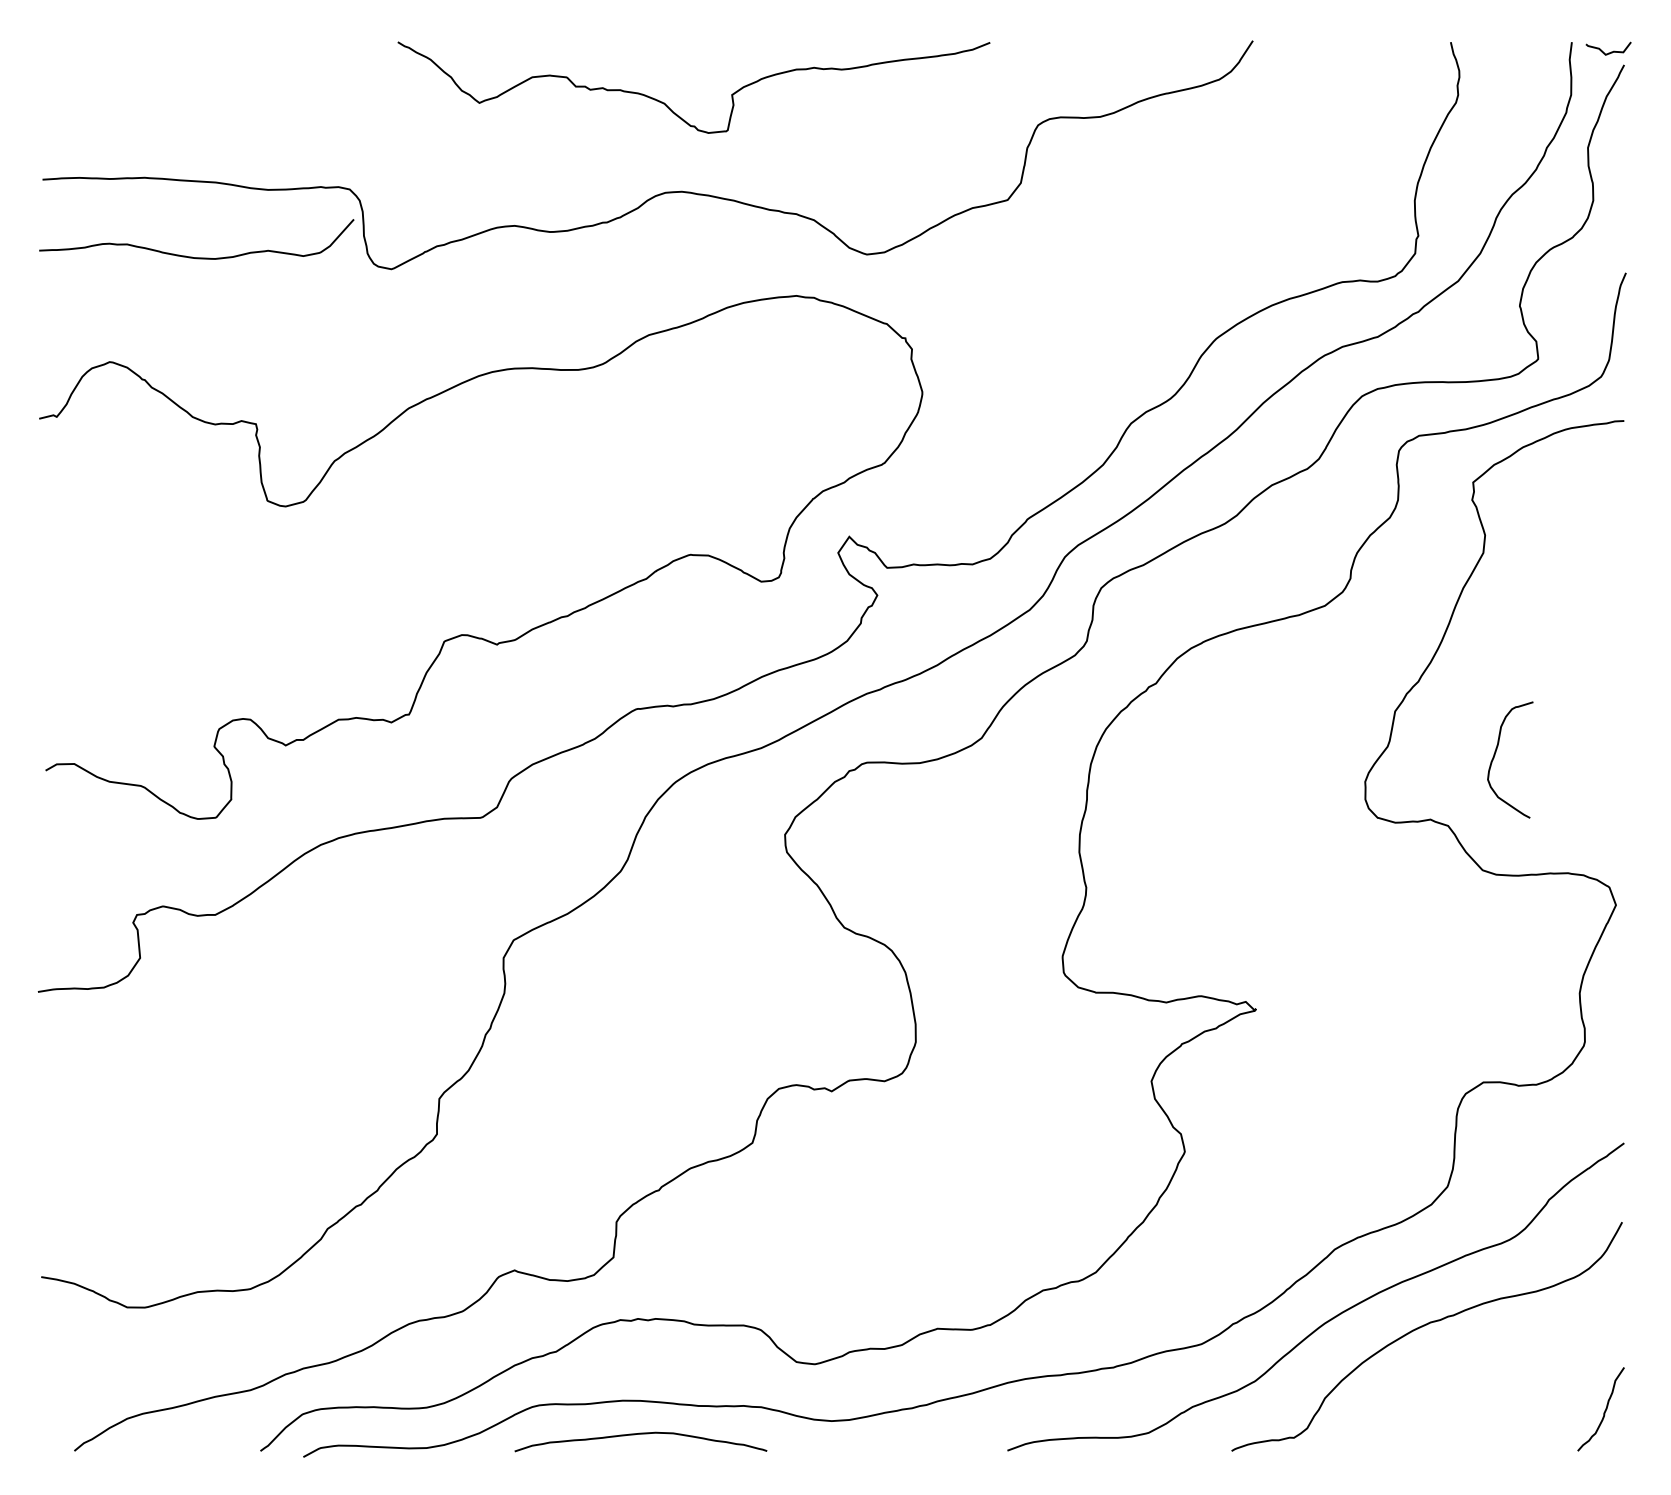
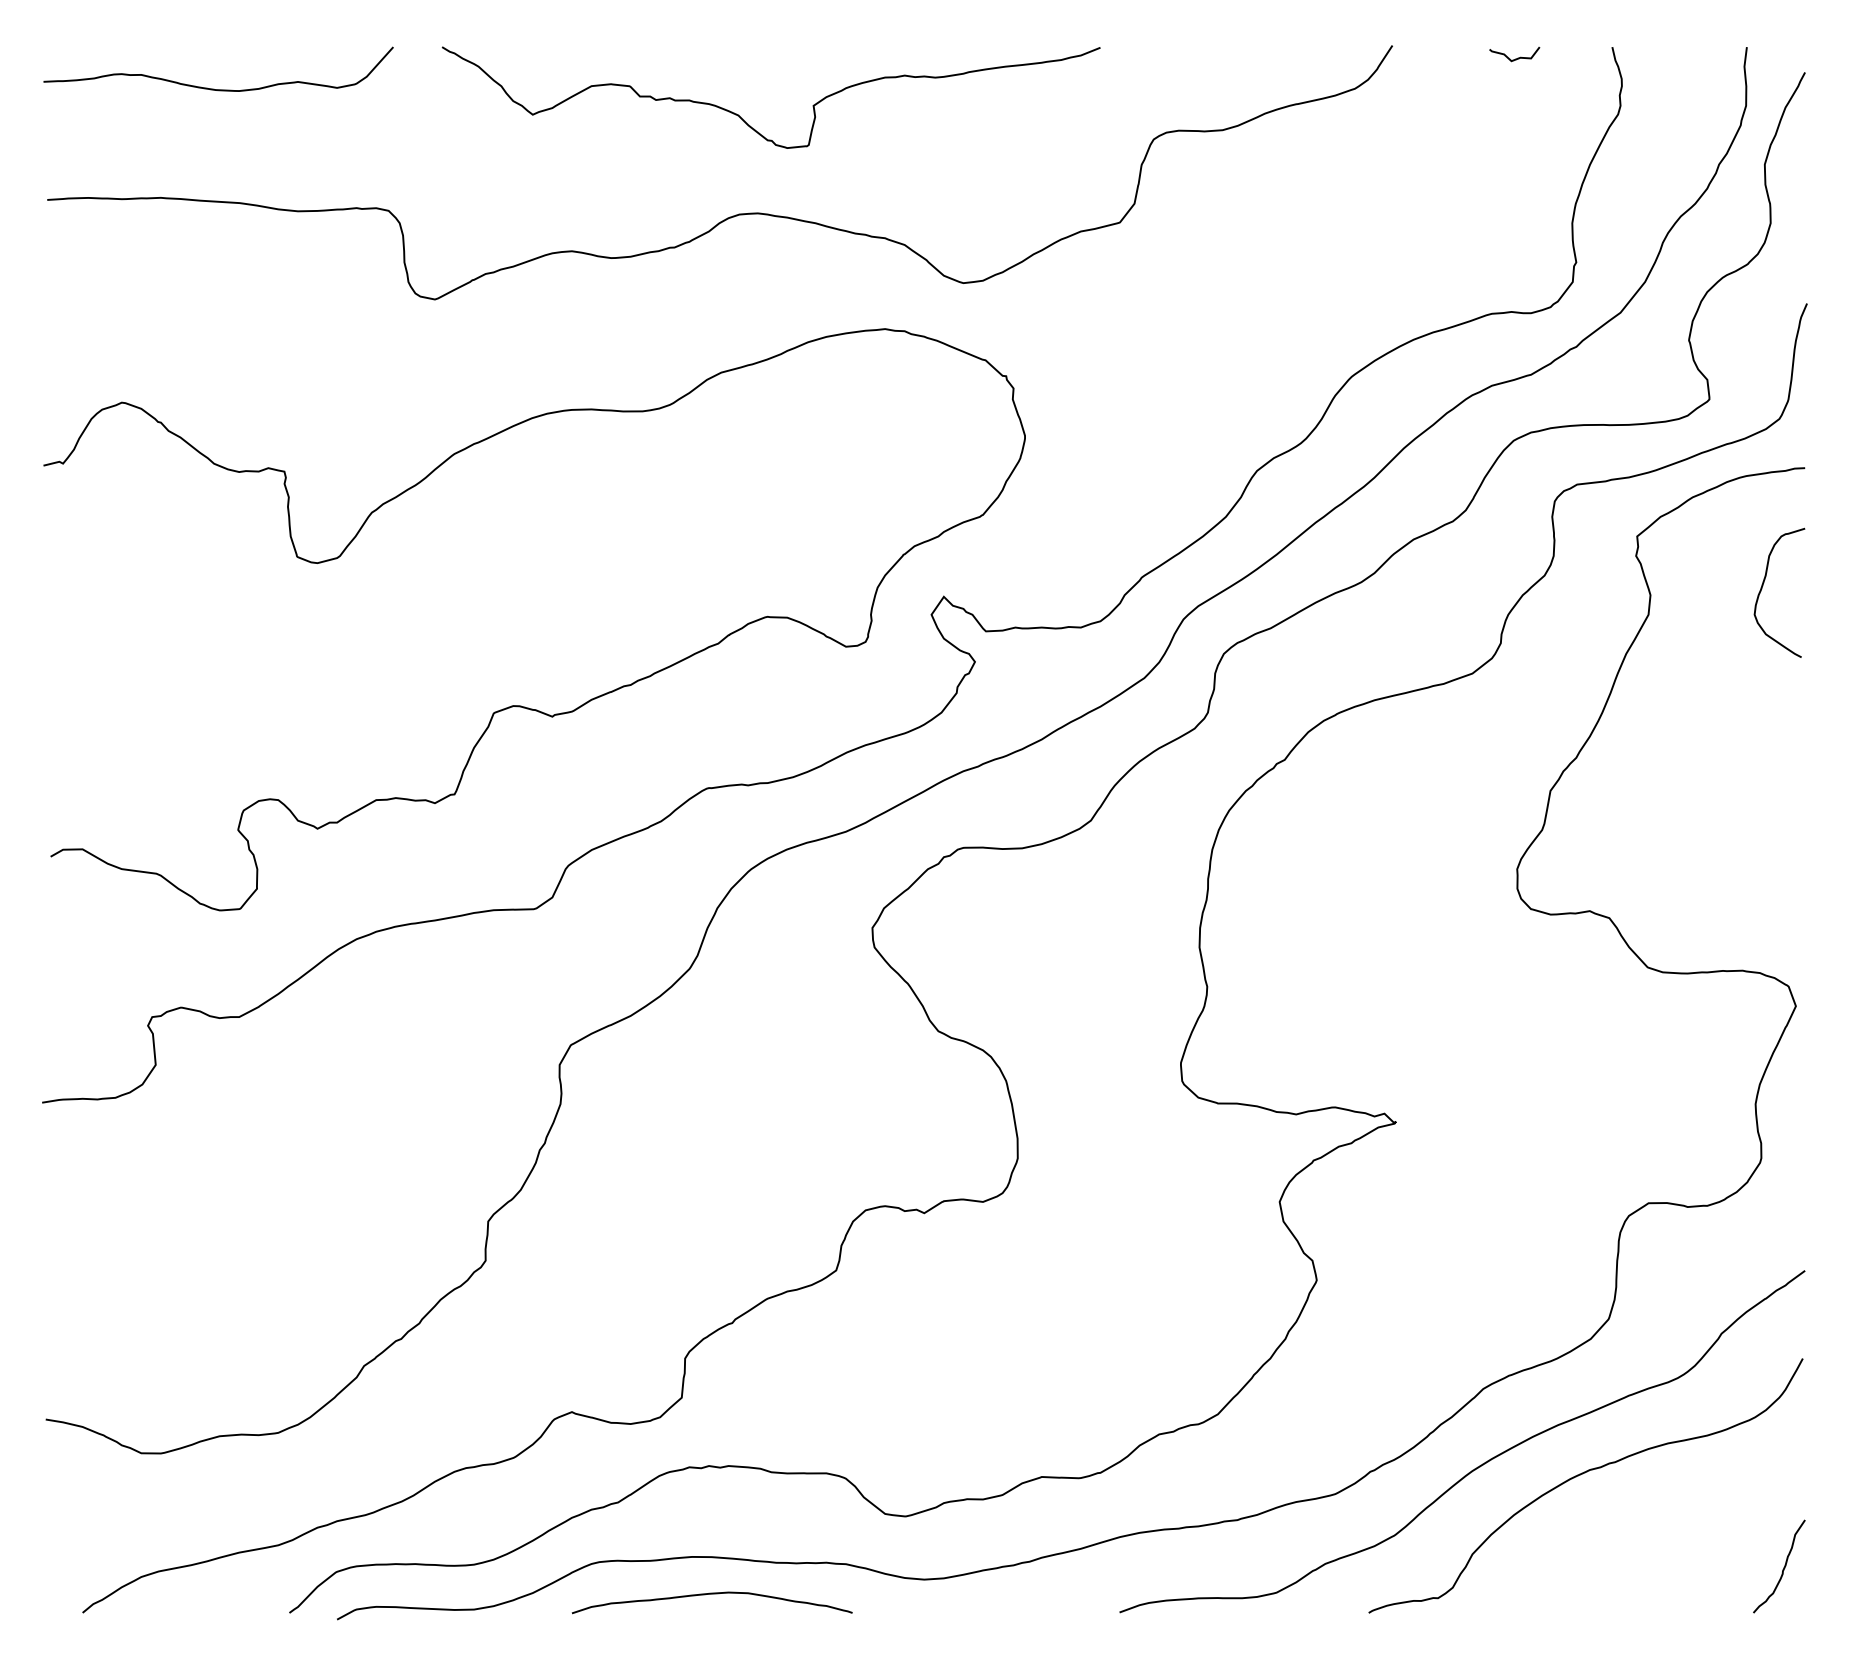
curve: (1609, 52) -> (1515, 58), moved
curve: (192, 256) -> (213, 88), moved
curve: (1495, 754) -> (1763, 586), moved

